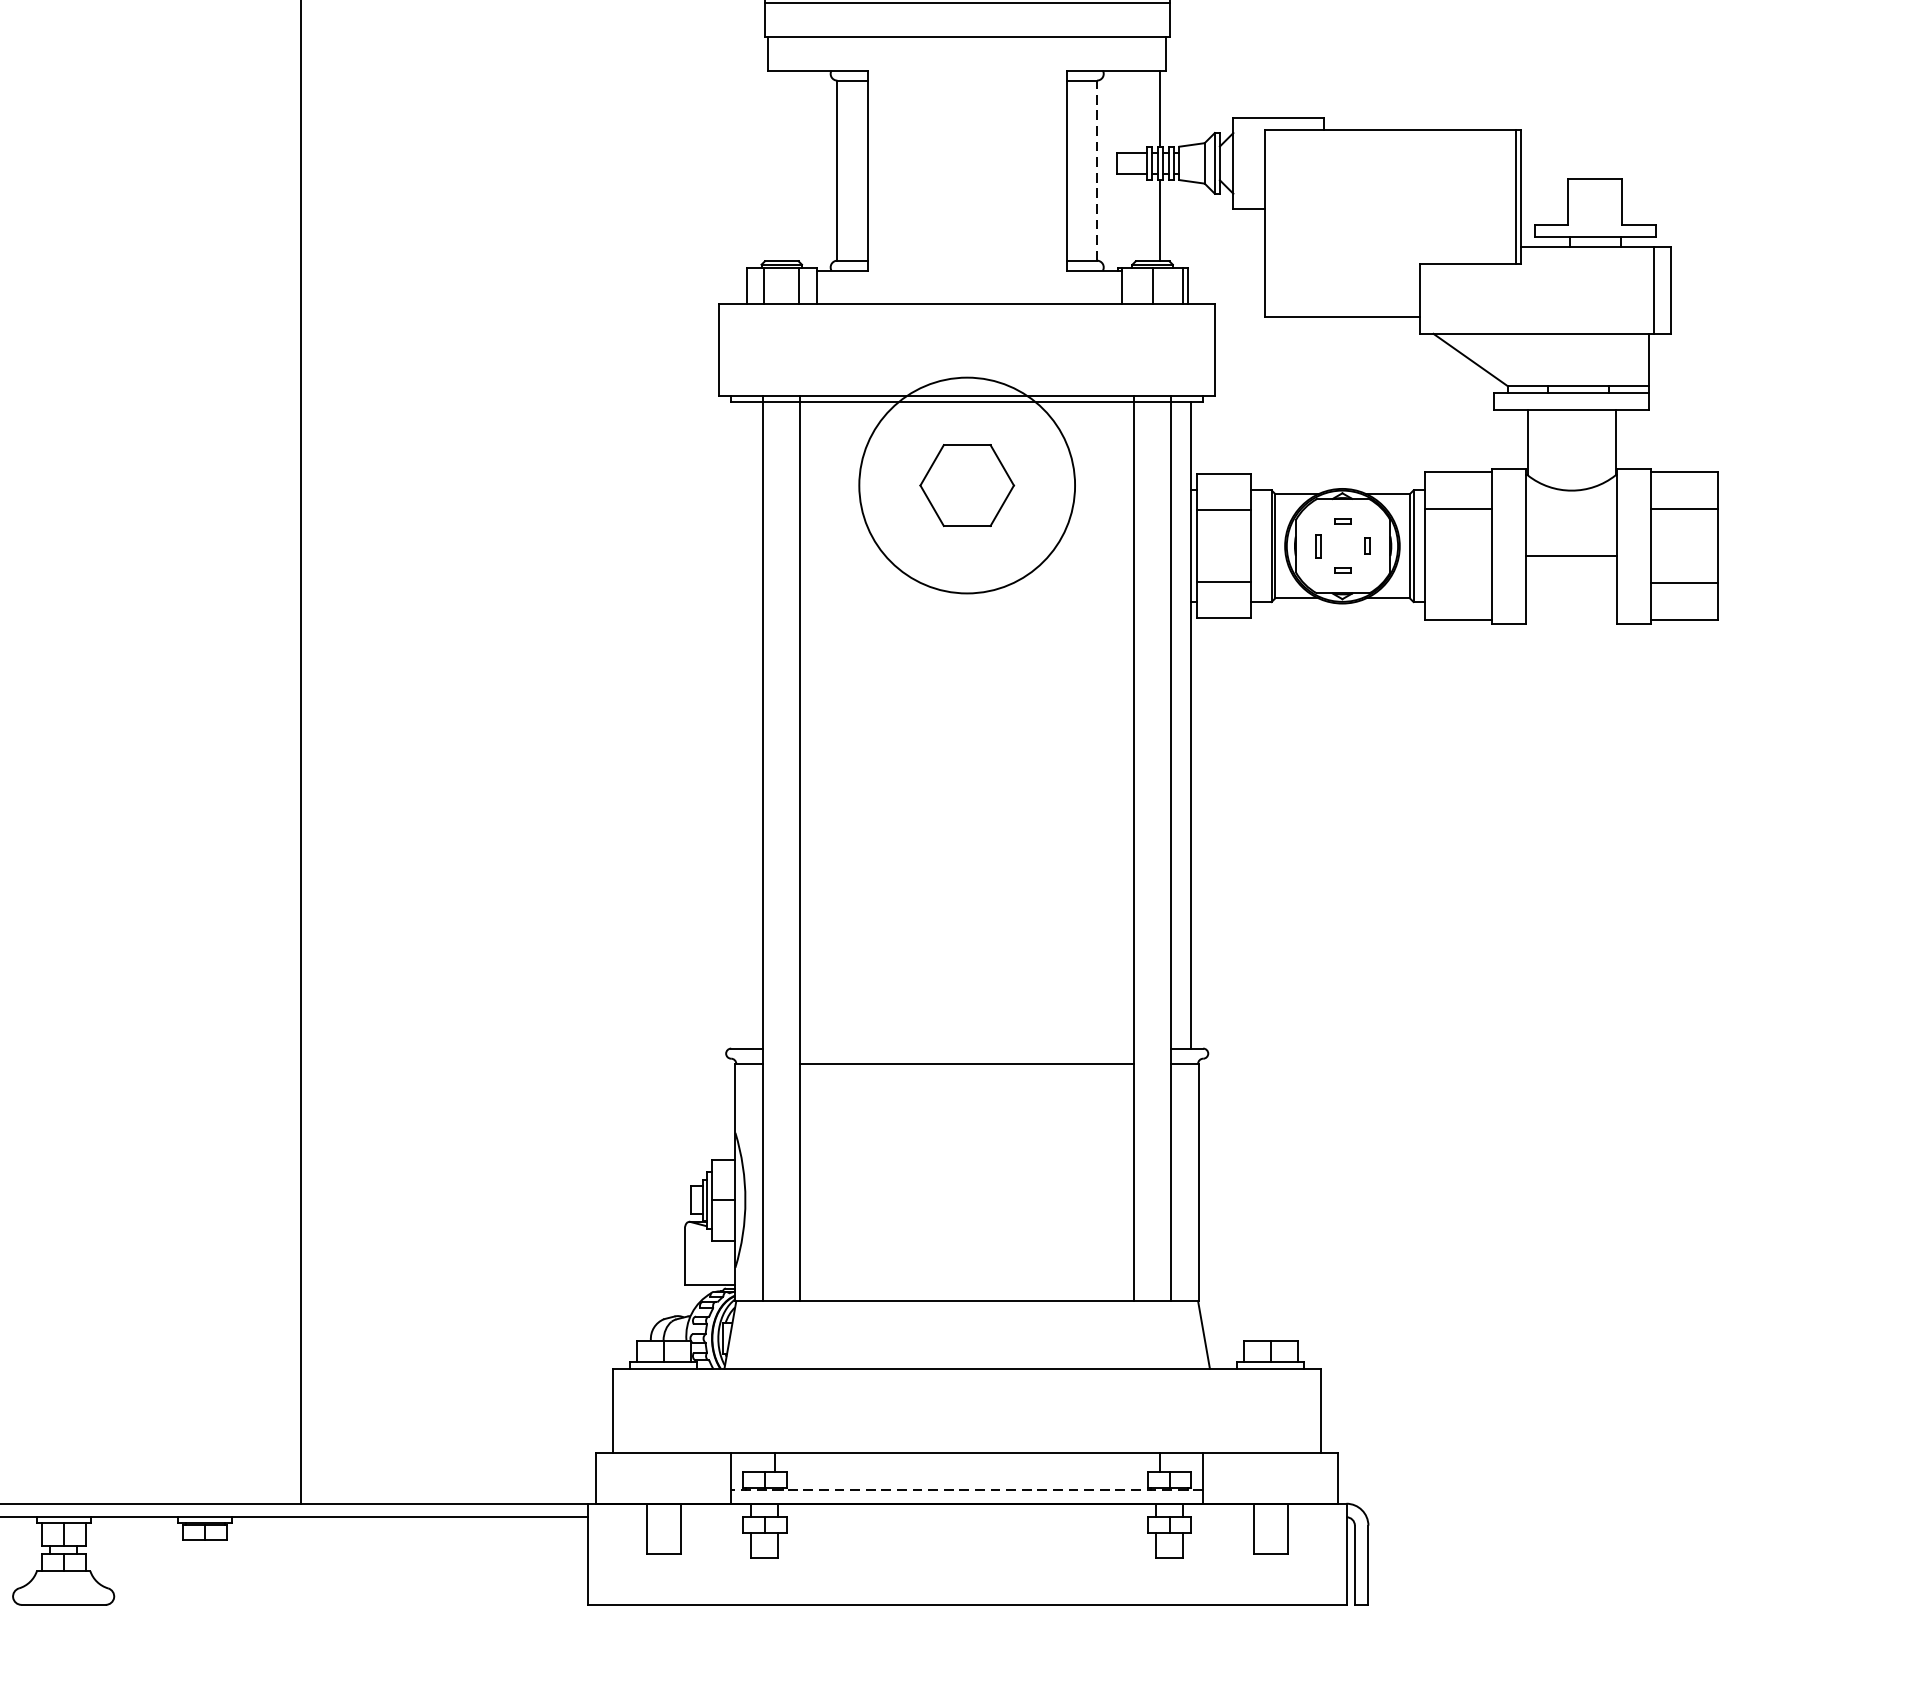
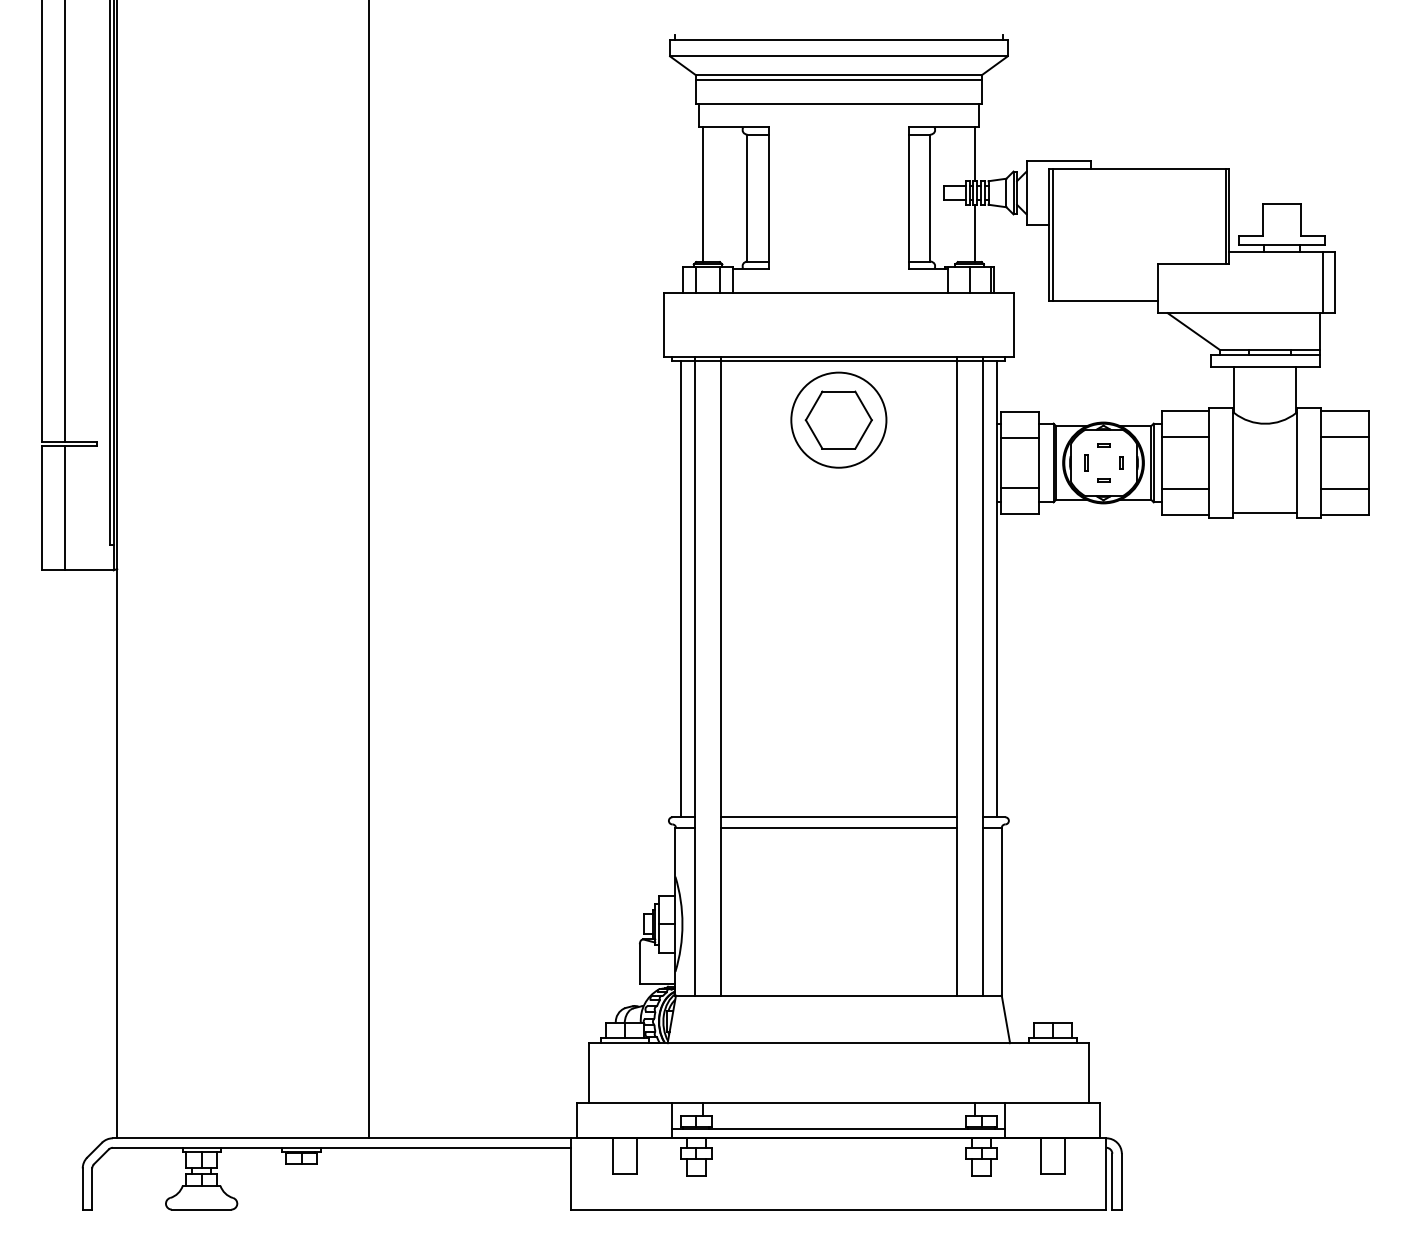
line: (775, 165) -> (703, 194), added
line: (1097, 169) -> (930, 197), dashed -> solid
line: (1271, 223) -> (1053, 235), added
circle: (966, 484) -> (838, 419), size x0.62
line: (1572, 555) -> (1265, 512), moved
line: (1458, 583) -> (1185, 489), added
line: (742, 725) -> (680, 589), added
line: (966, 1048) -> (838, 817), added
line: (966, 1489) -> (838, 1128), dashed -> solid

